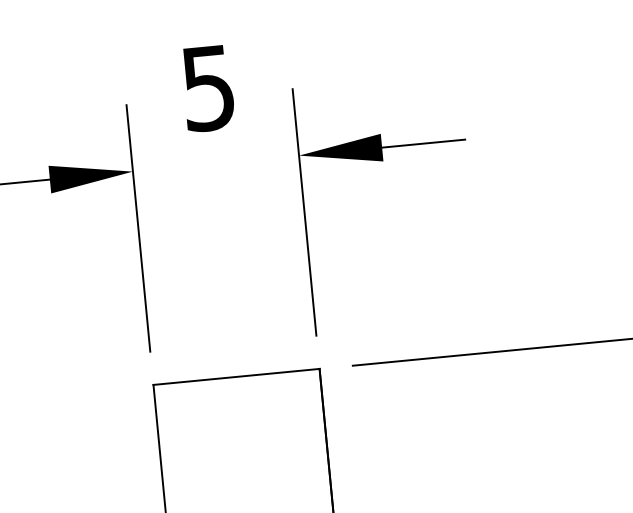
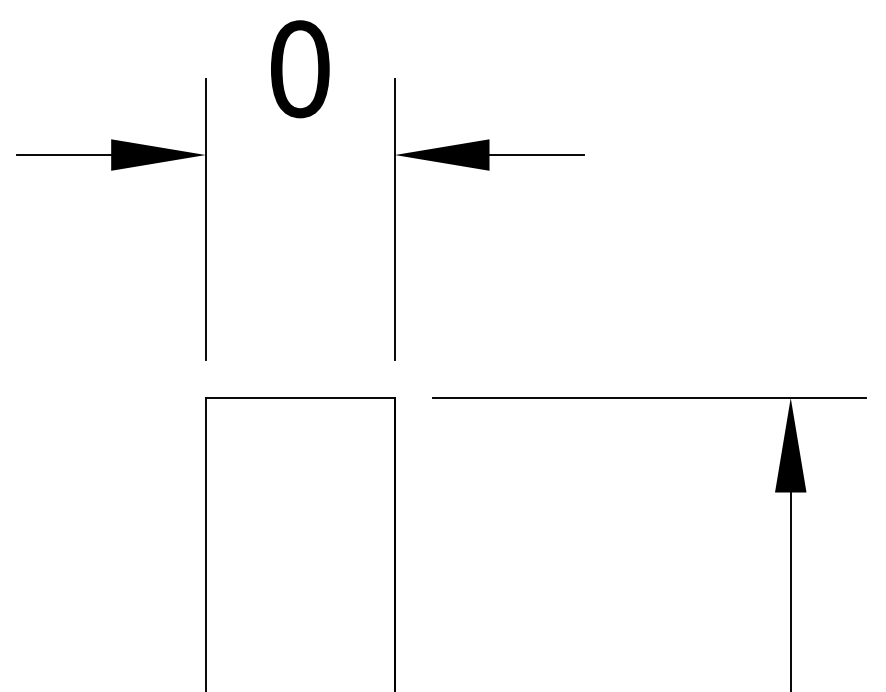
text: (208, 88) -> (300, 69), 5 -> 0

